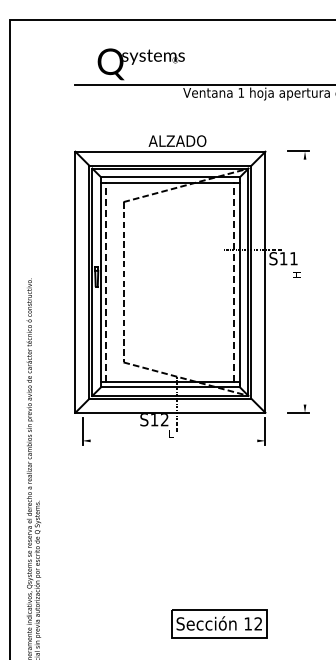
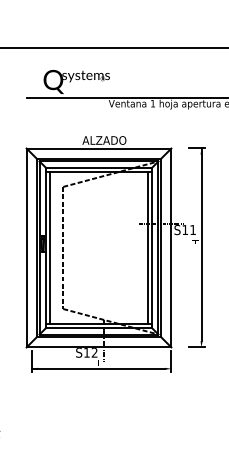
line: (305, 277) -> (201, 244), added
line: (106, 282) -> (50, 248), dashed -> solid
line: (234, 282) -> (147, 248), dashed -> solid
line: (169, 440) -> (98, 368), added

